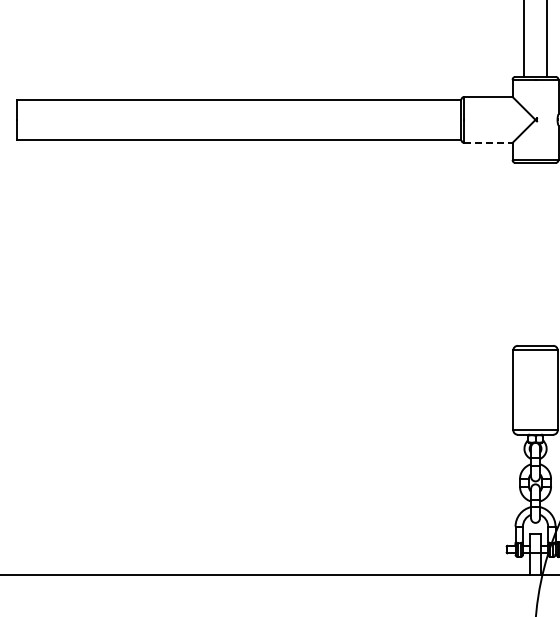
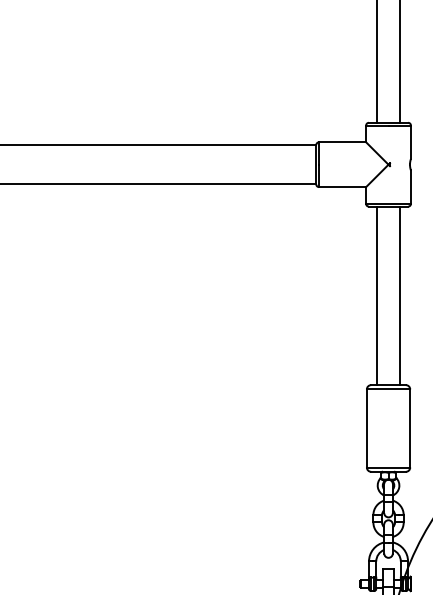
line: (488, 142) -> (342, 186), dashed -> solid
line: (523, 253) -> (376, 295), added
line: (547, 253) -> (400, 295), added

